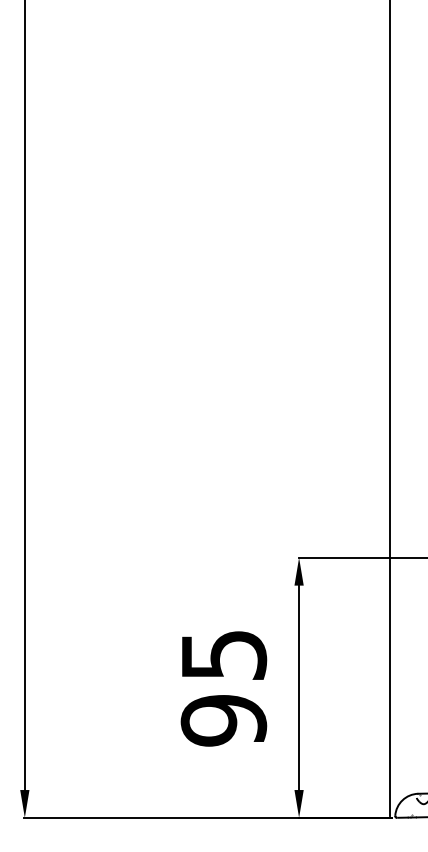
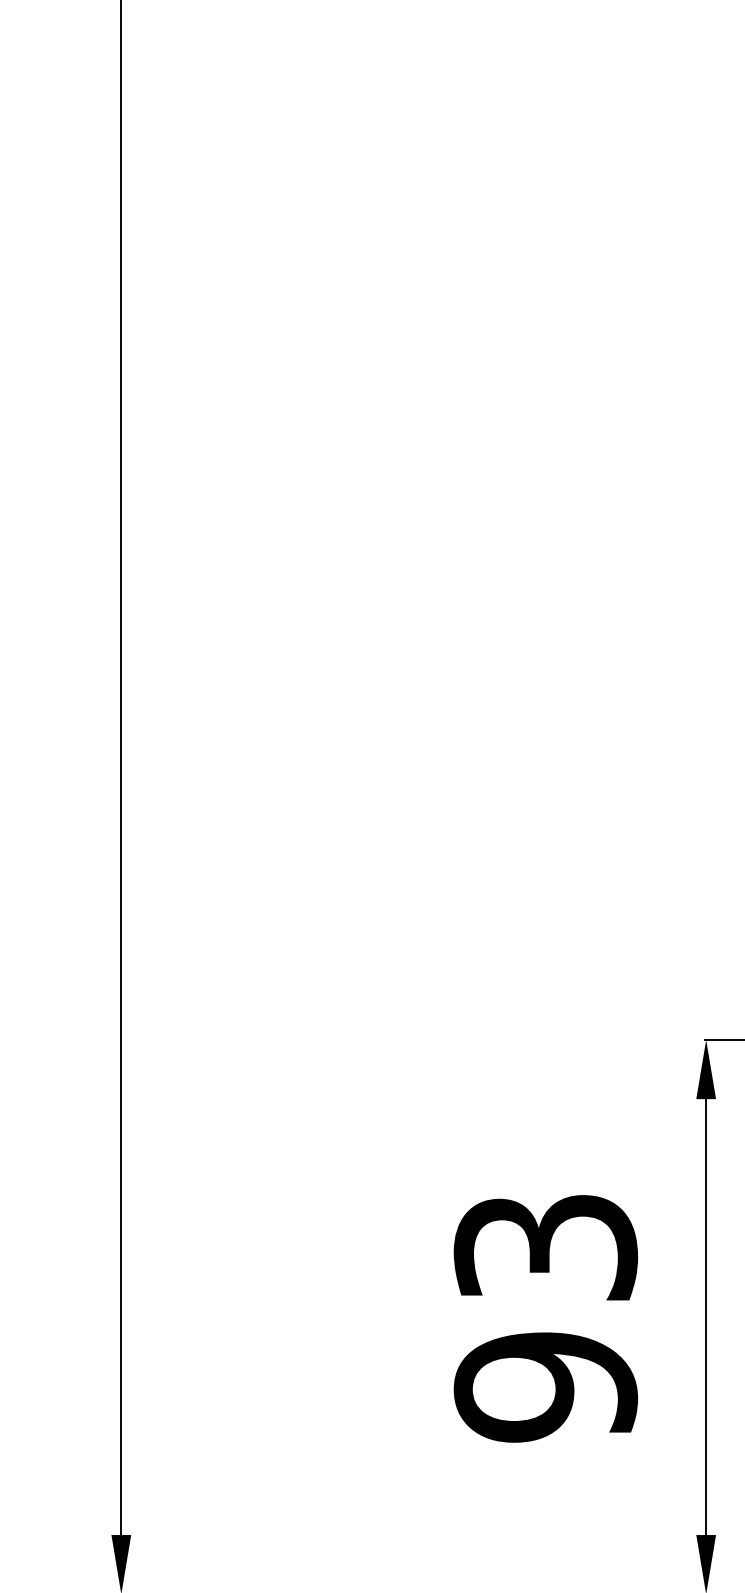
text: (223, 654) -> (544, 1246), 95 -> 93

